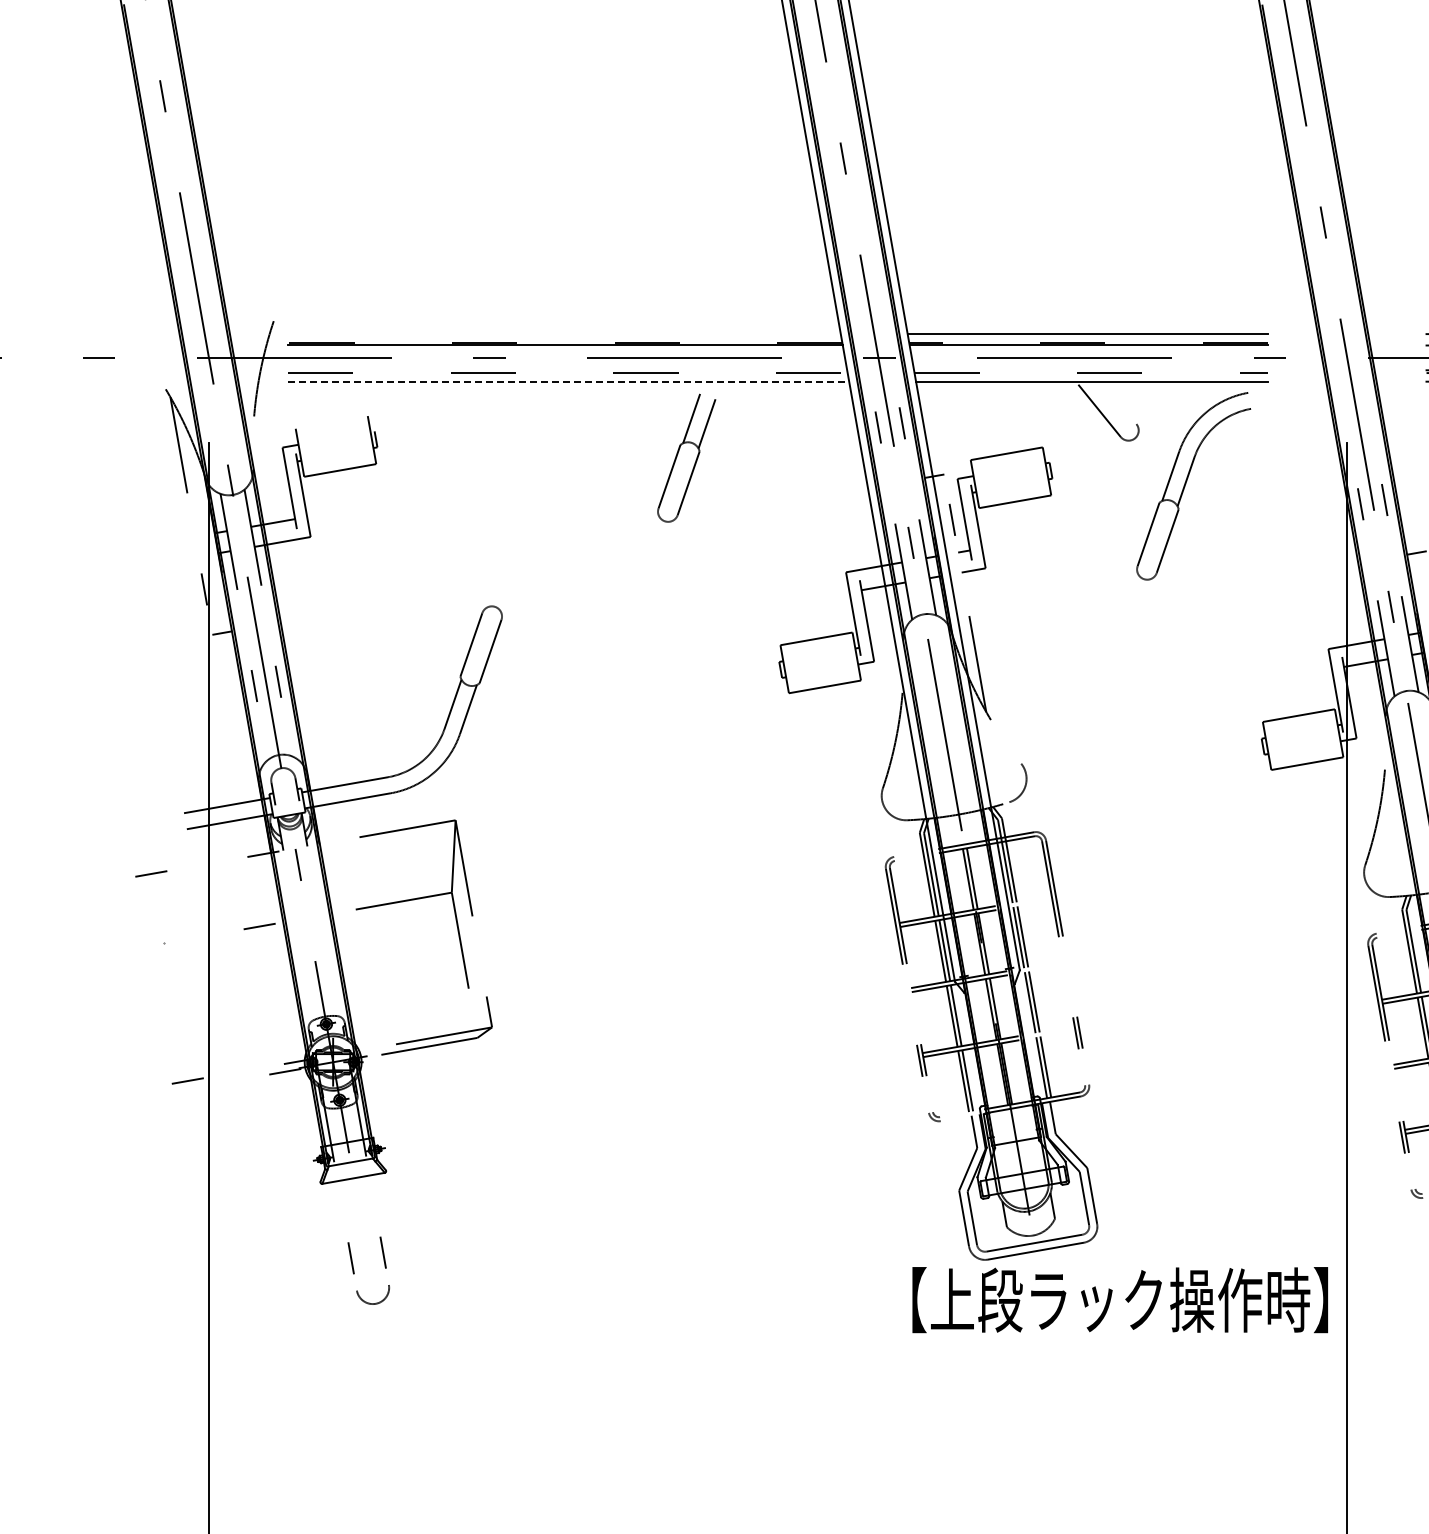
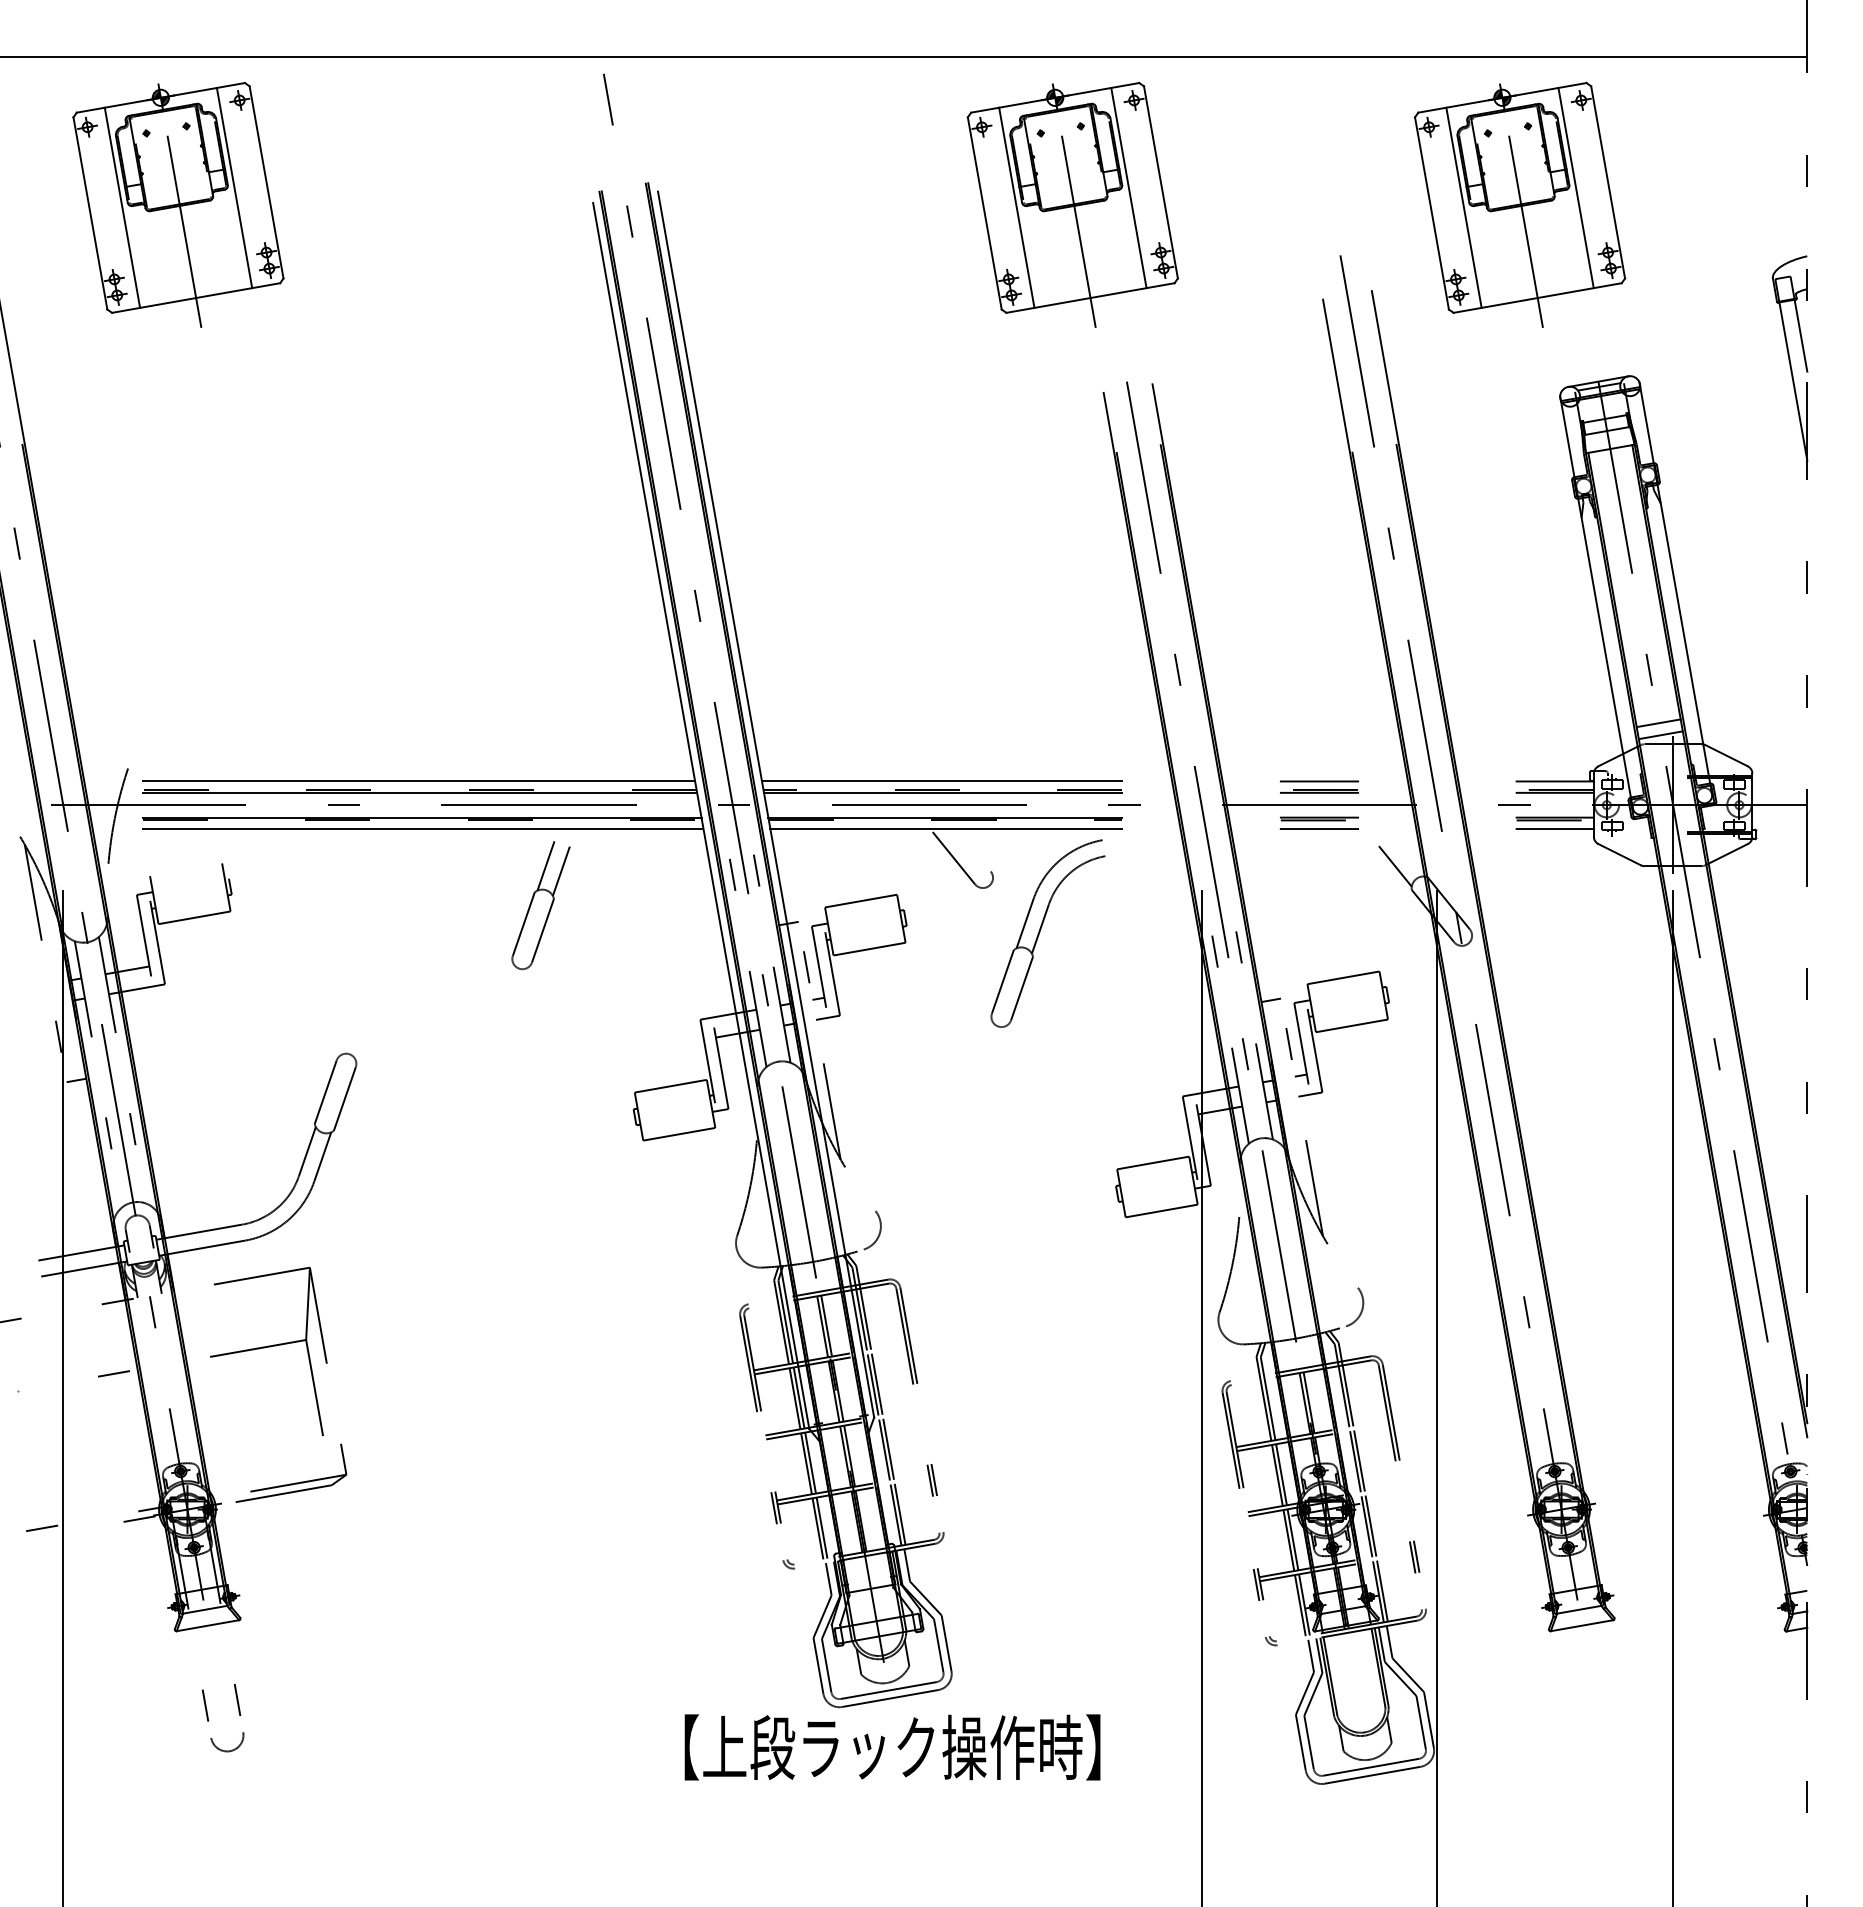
line: (564, 334) -> (418, 781), added
line: (567, 370) -> (421, 817), added
line: (1091, 370) -> (945, 817), added
line: (569, 381) -> (423, 828), dashed -> solid
text: (1120, 1300) -> (892, 1747), moved

